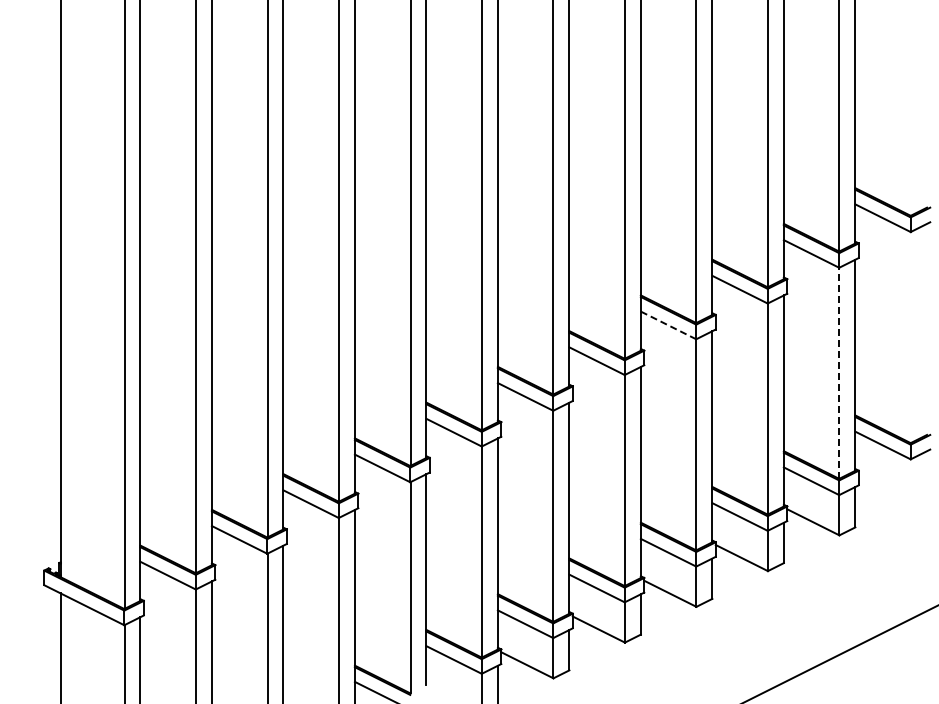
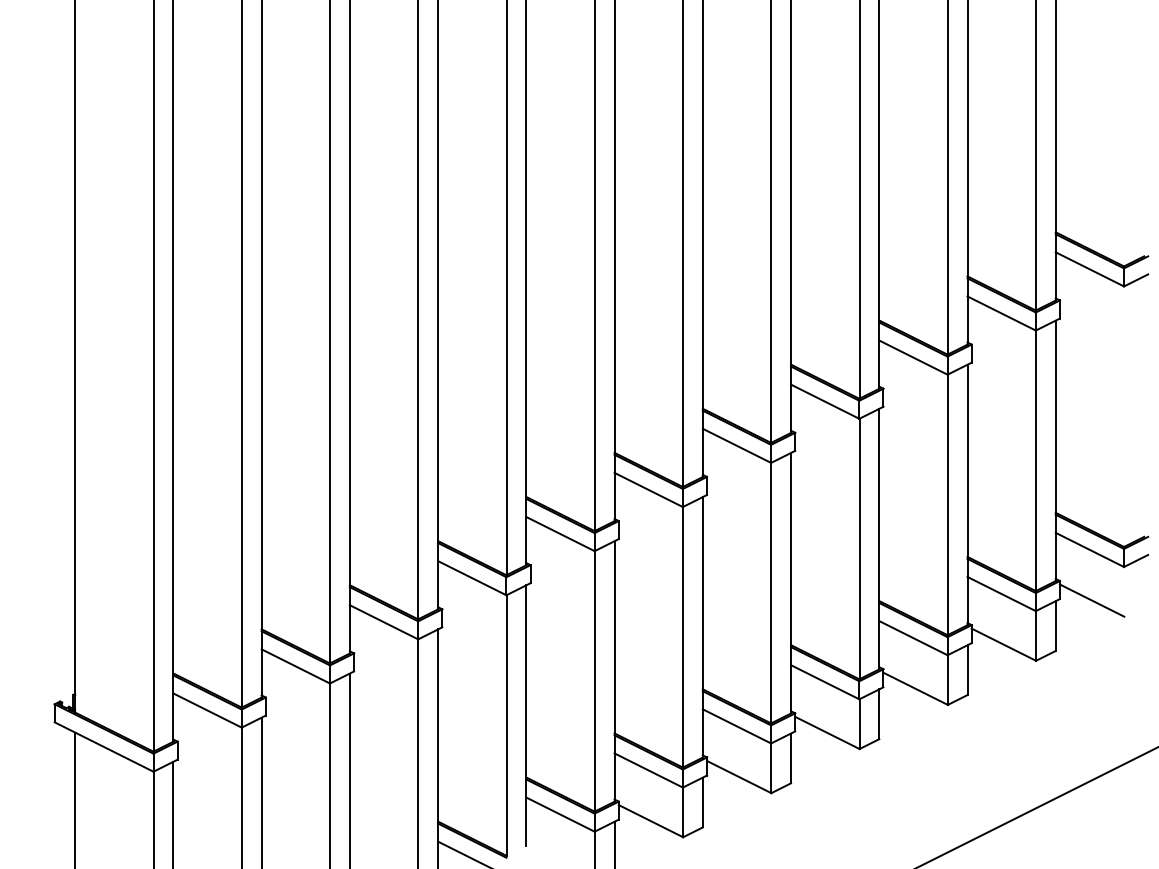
line: (668, 325) -> (825, 401), dashed -> solid
line: (839, 373) -> (1036, 461), dashed -> solid
line: (884, 486) -> (1091, 600), added

